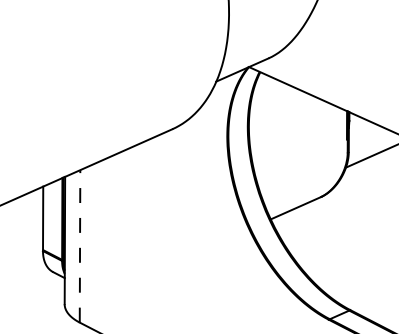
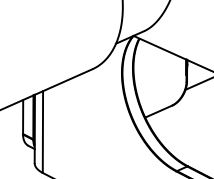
line: (79, 247) -> (42, 132), dashed -> solid

